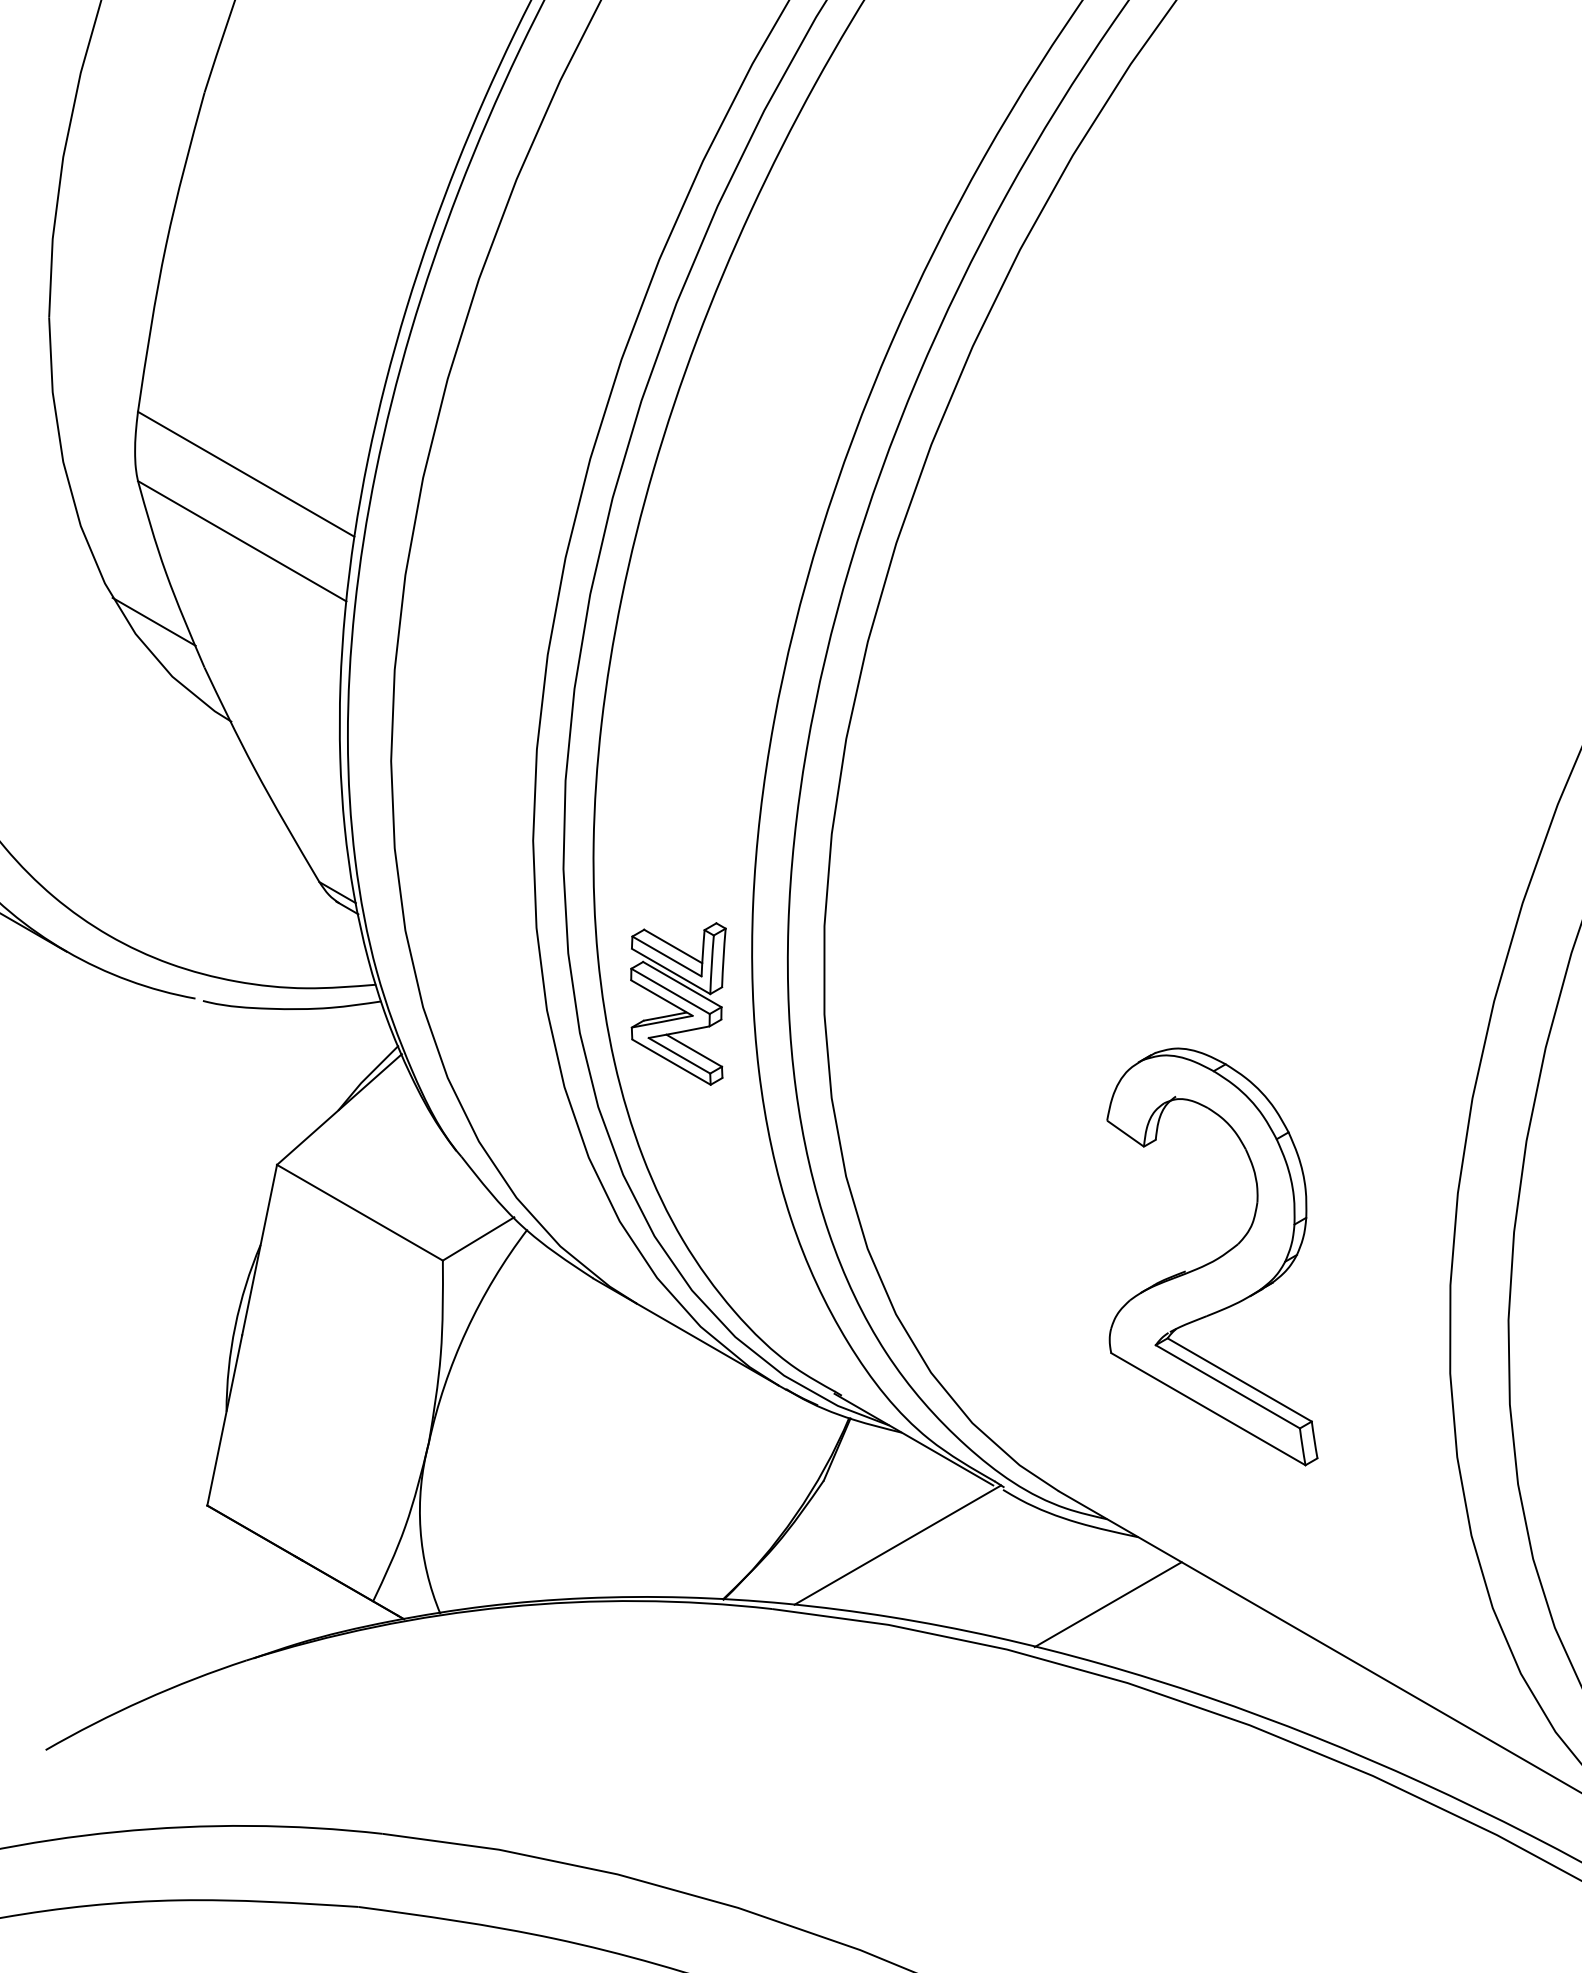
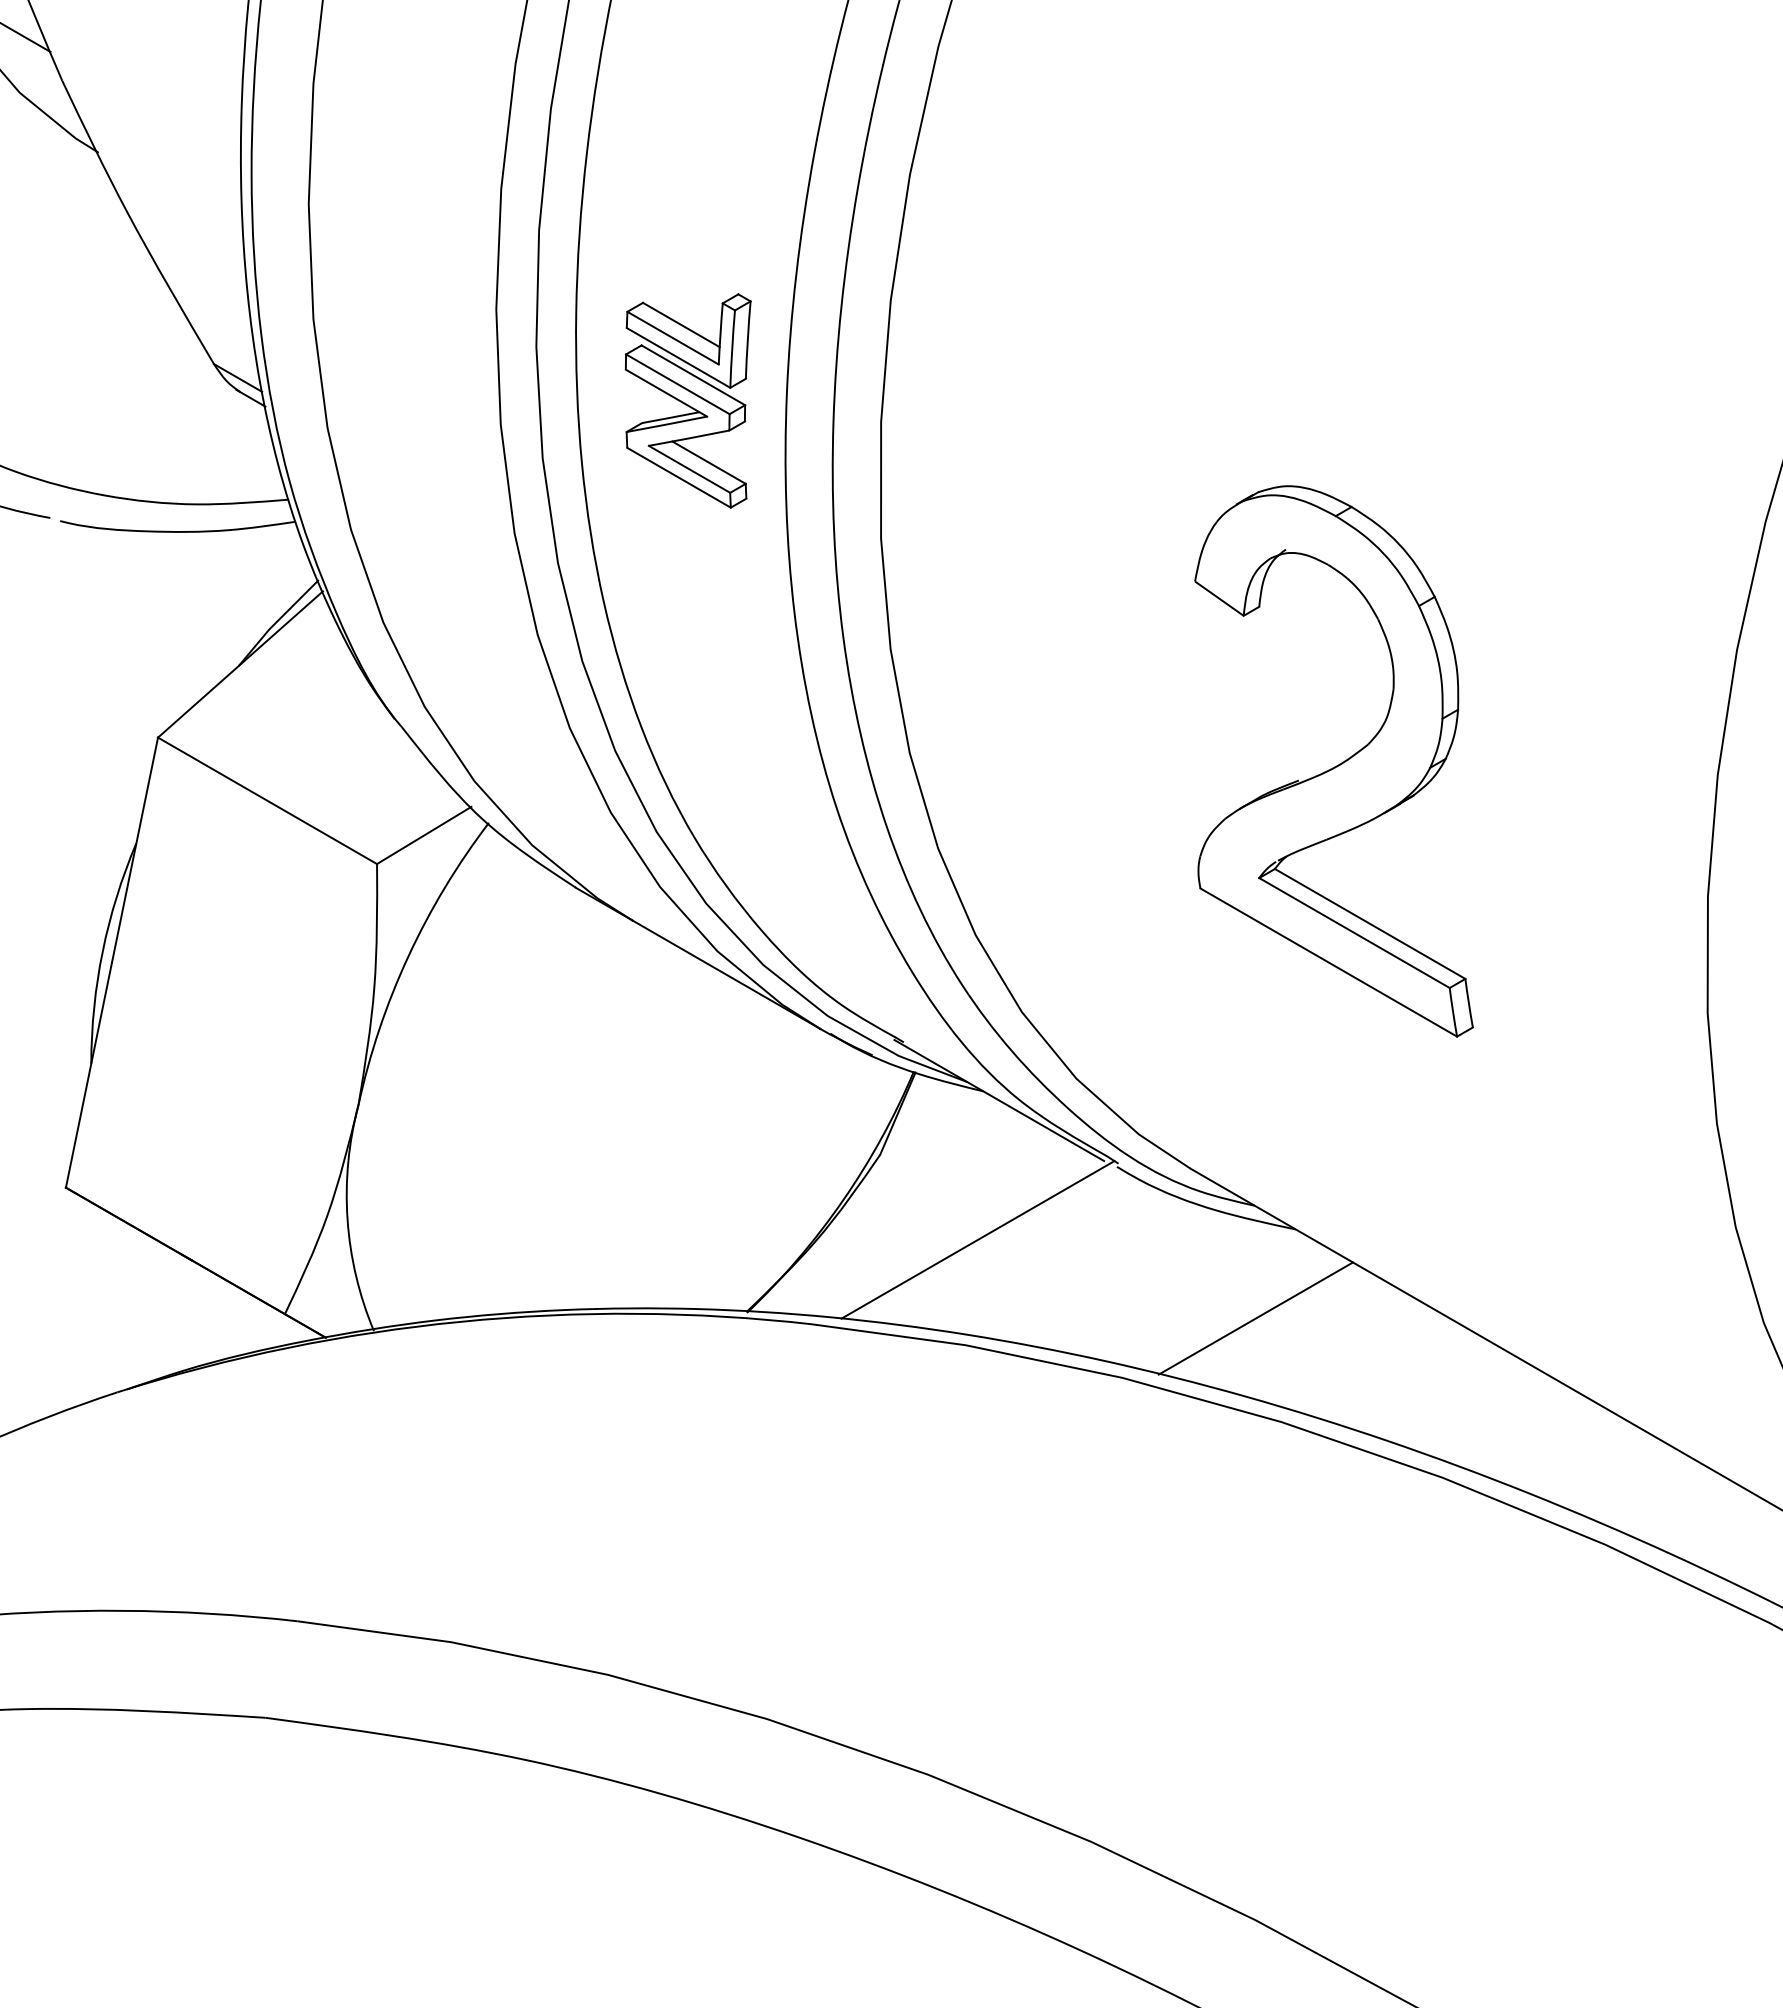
part: (678, 1003) -> (688, 400), moved
part: (1212, 1256) -> (1334, 760), moved

